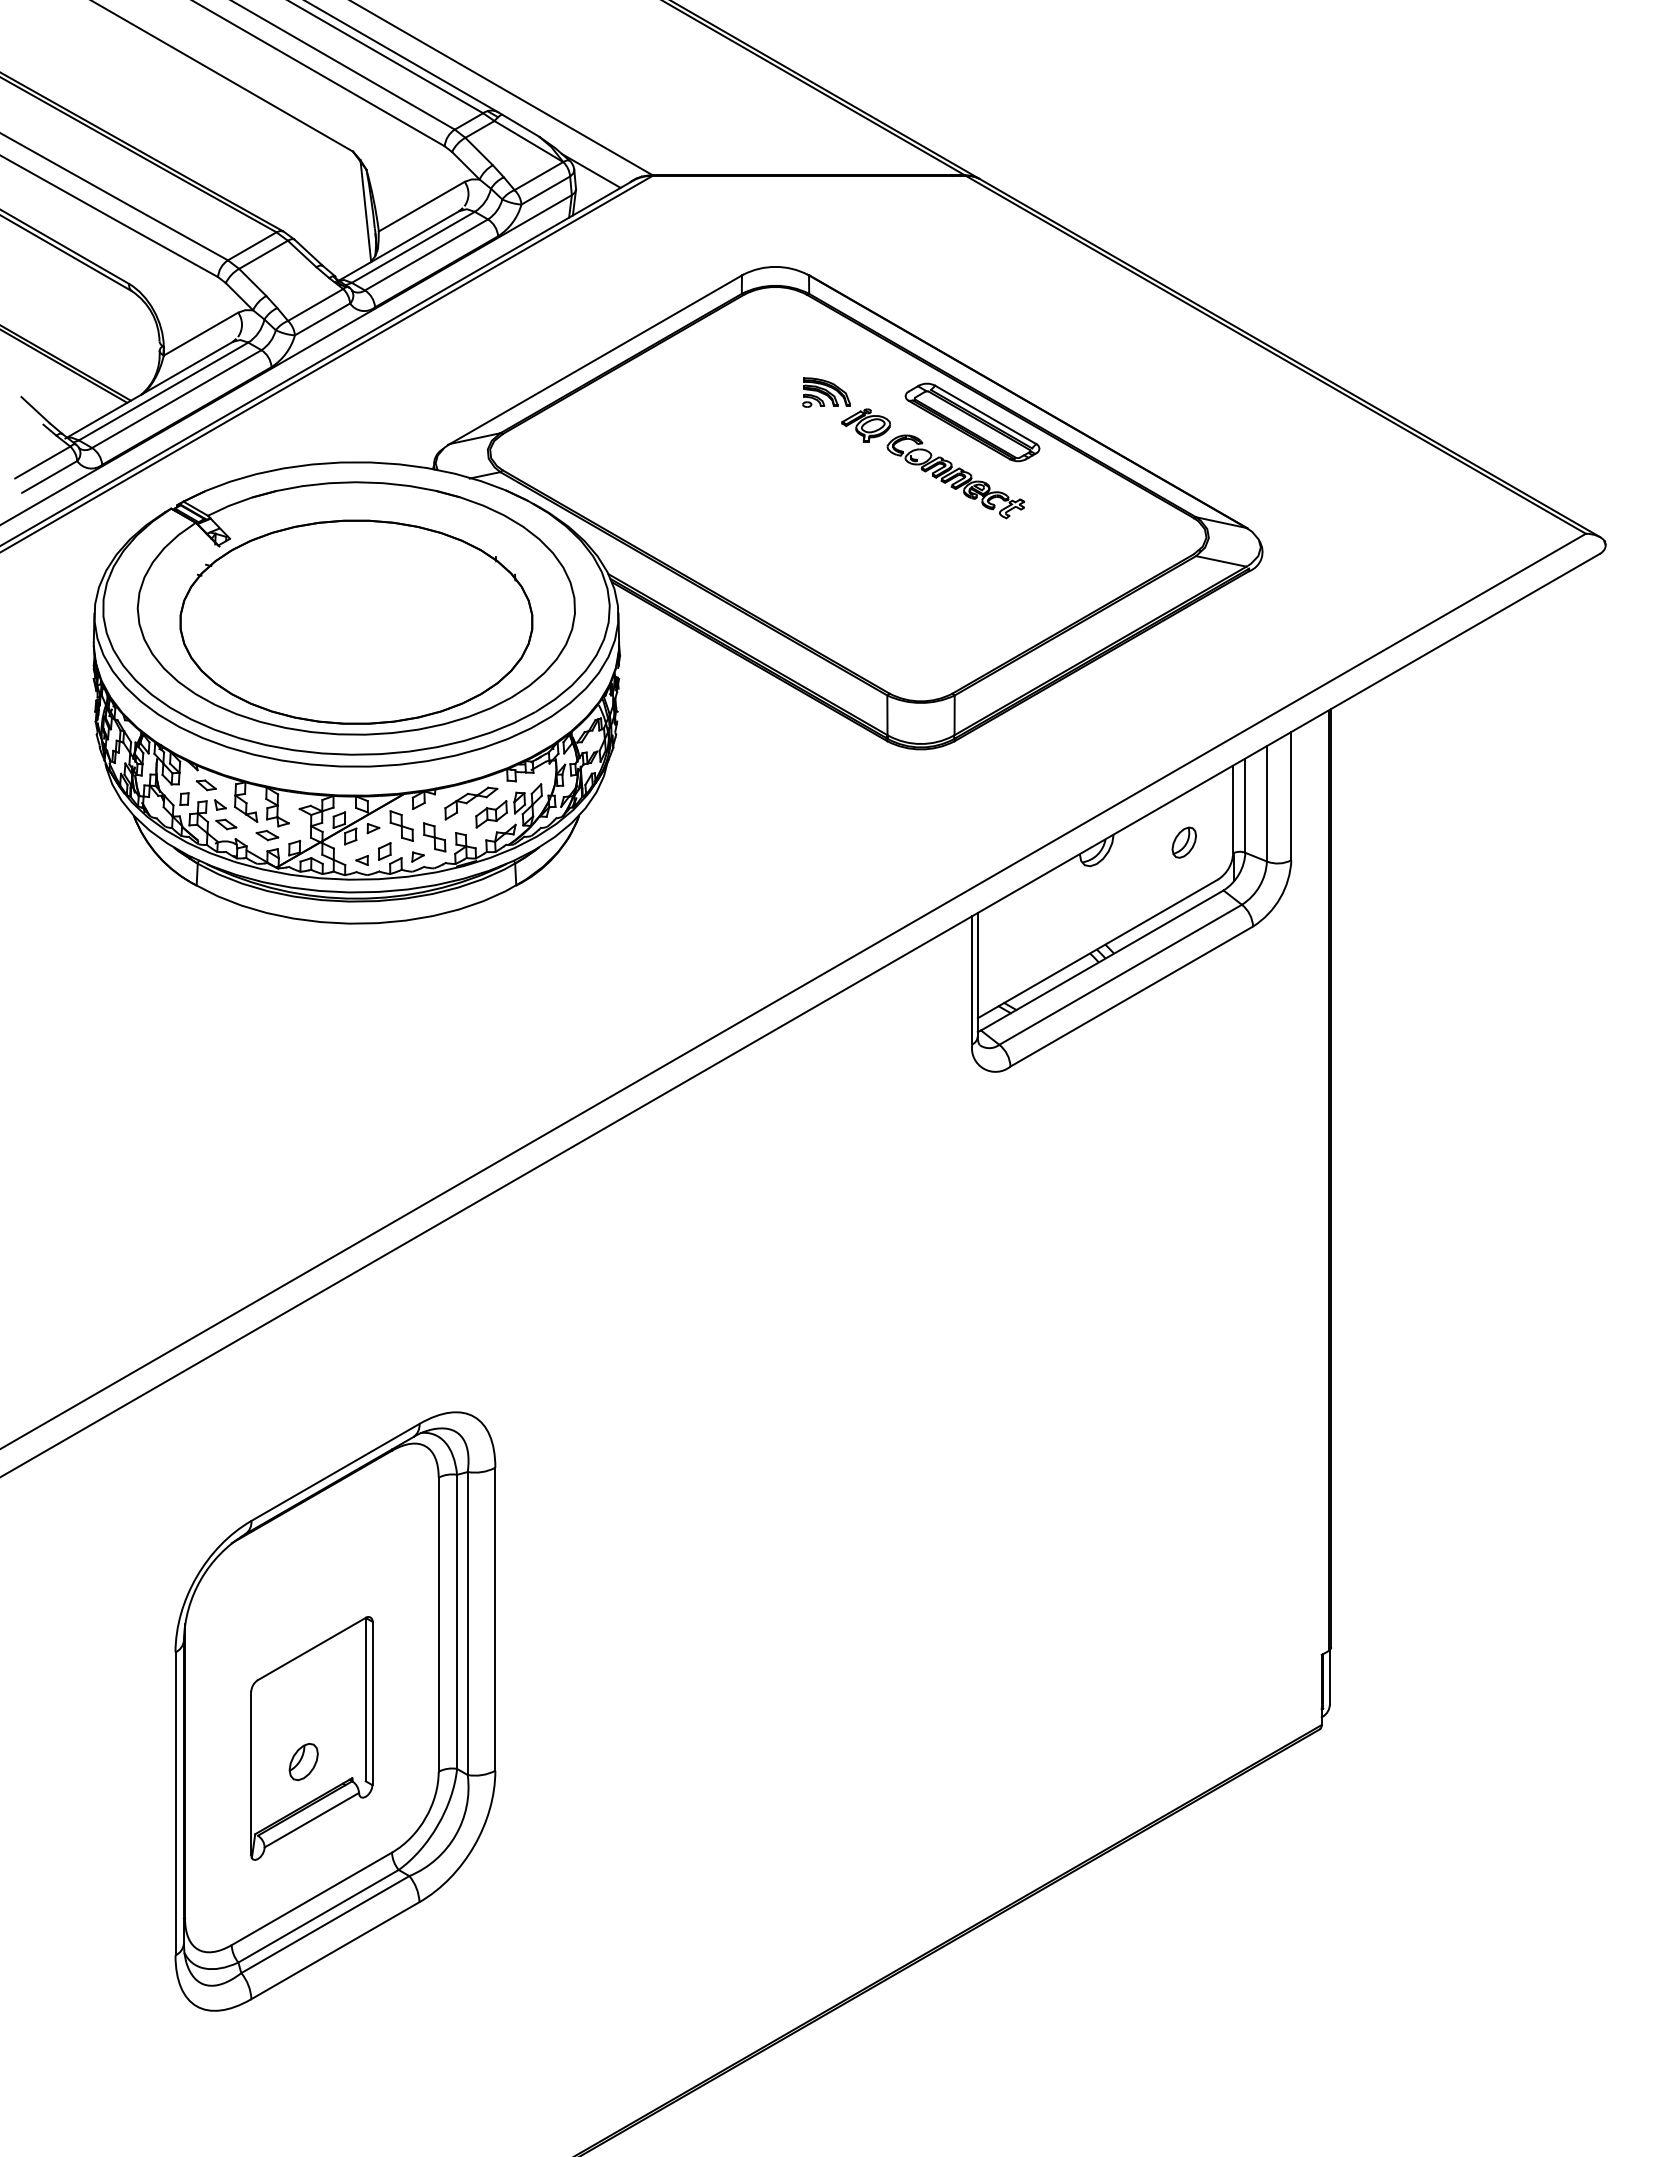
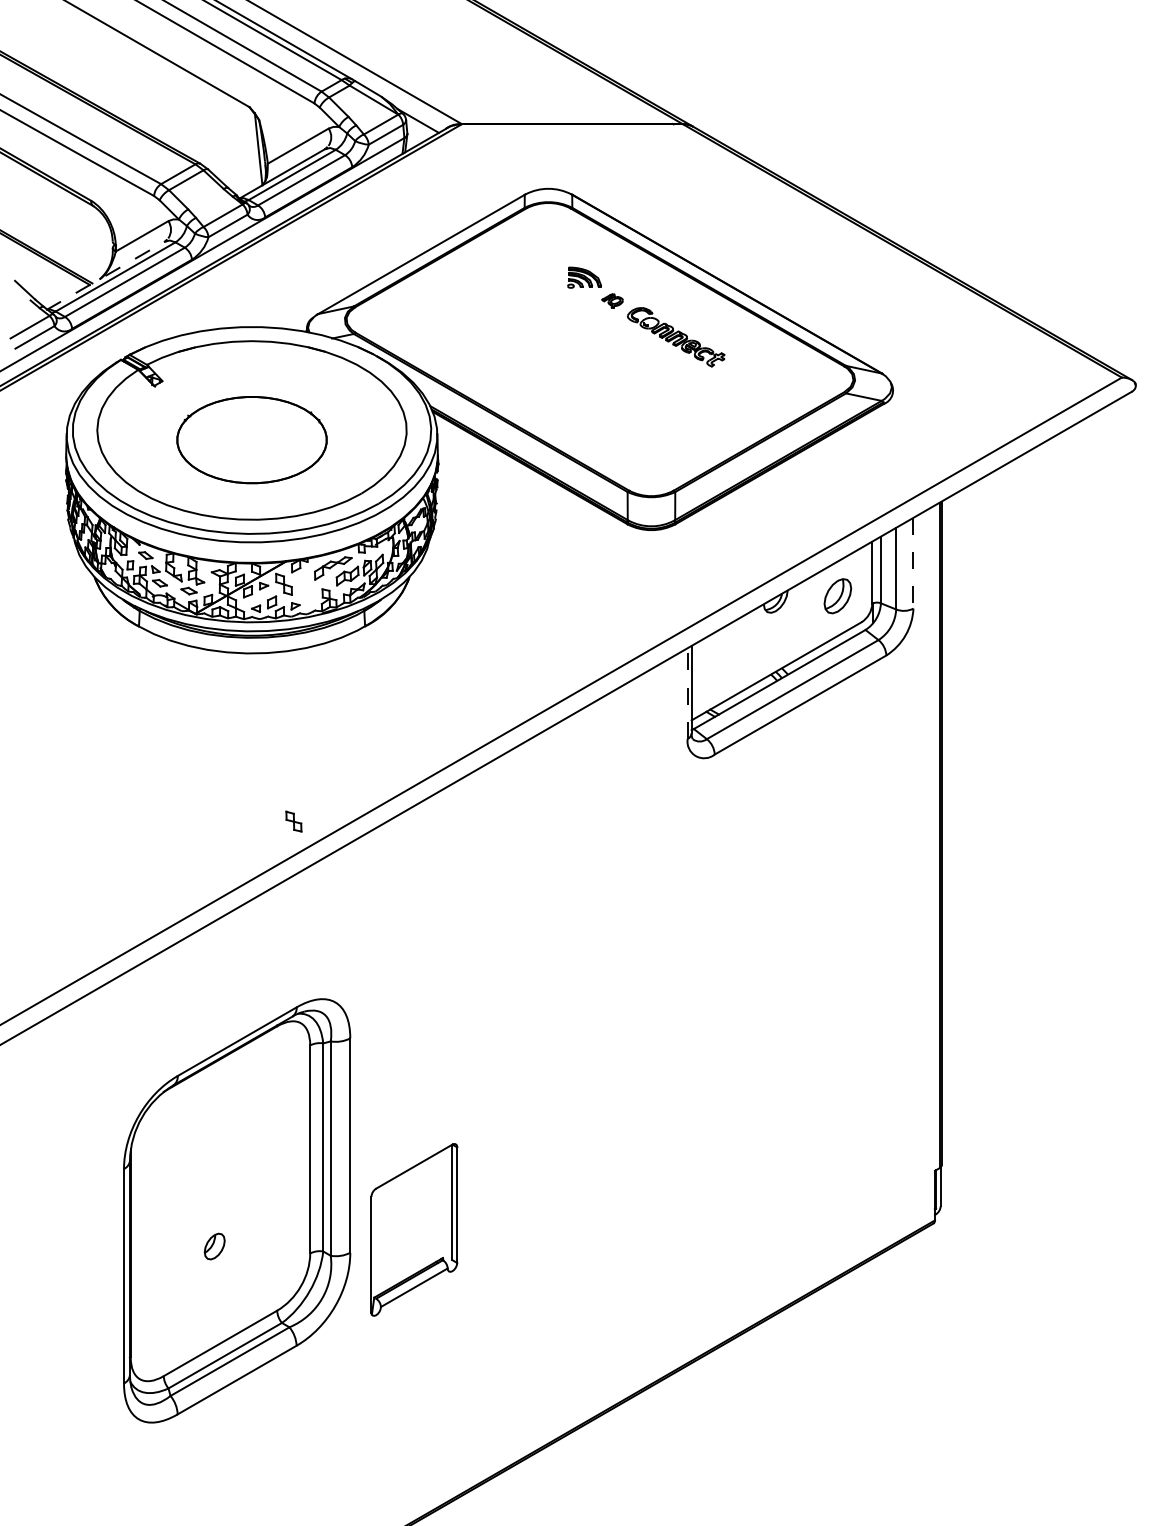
line: (149, 390) -> (105, 276), solid -> dashed
part: (972, 422) -> (687, 298), removed
part: (866, 425) -> (612, 301), size x0.6
part: (356, 621) -> (252, 439), size x0.6
line: (1291, 796) -> (913, 563), solid -> dashed
part: (434, 837) -> (293, 821), moved
part: (1183, 842) -> (837, 596), size x1.6
line: (972, 979) -> (687, 692), solid -> dashed
part: (311, 1738) -> (414, 1229), moved

